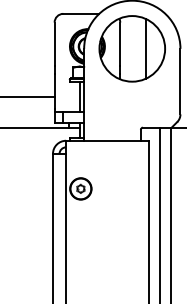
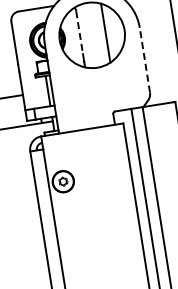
line: (120, 44) -> (79, 32), solid -> dashed
line: (180, 81) -> (144, 60), solid -> dashed

